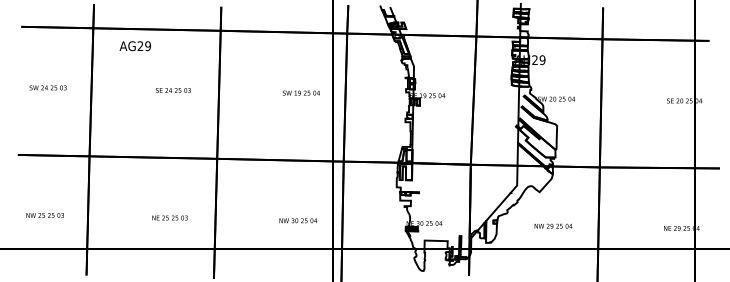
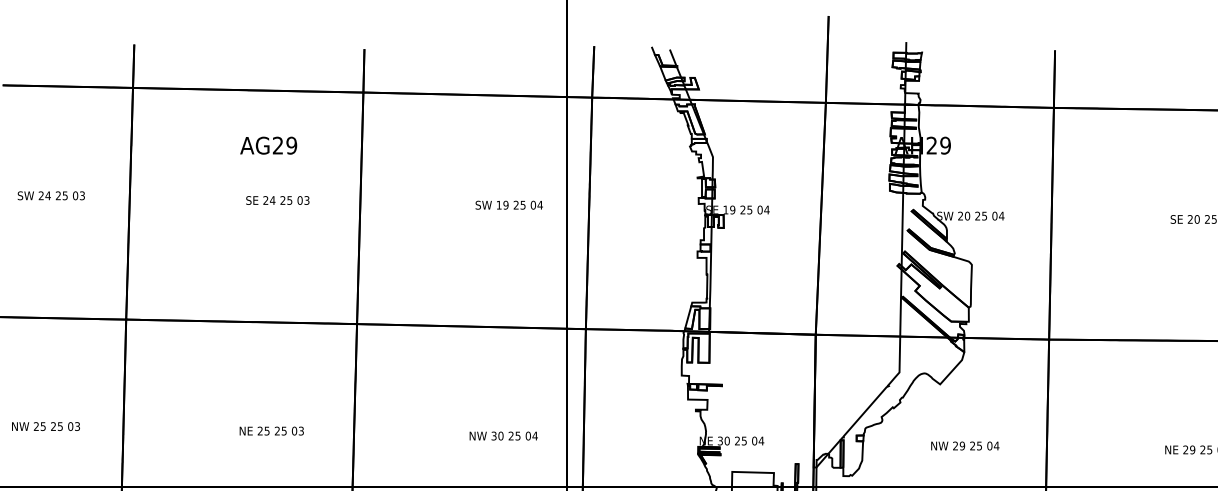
text: (134, 46) -> (267, 146), moved

